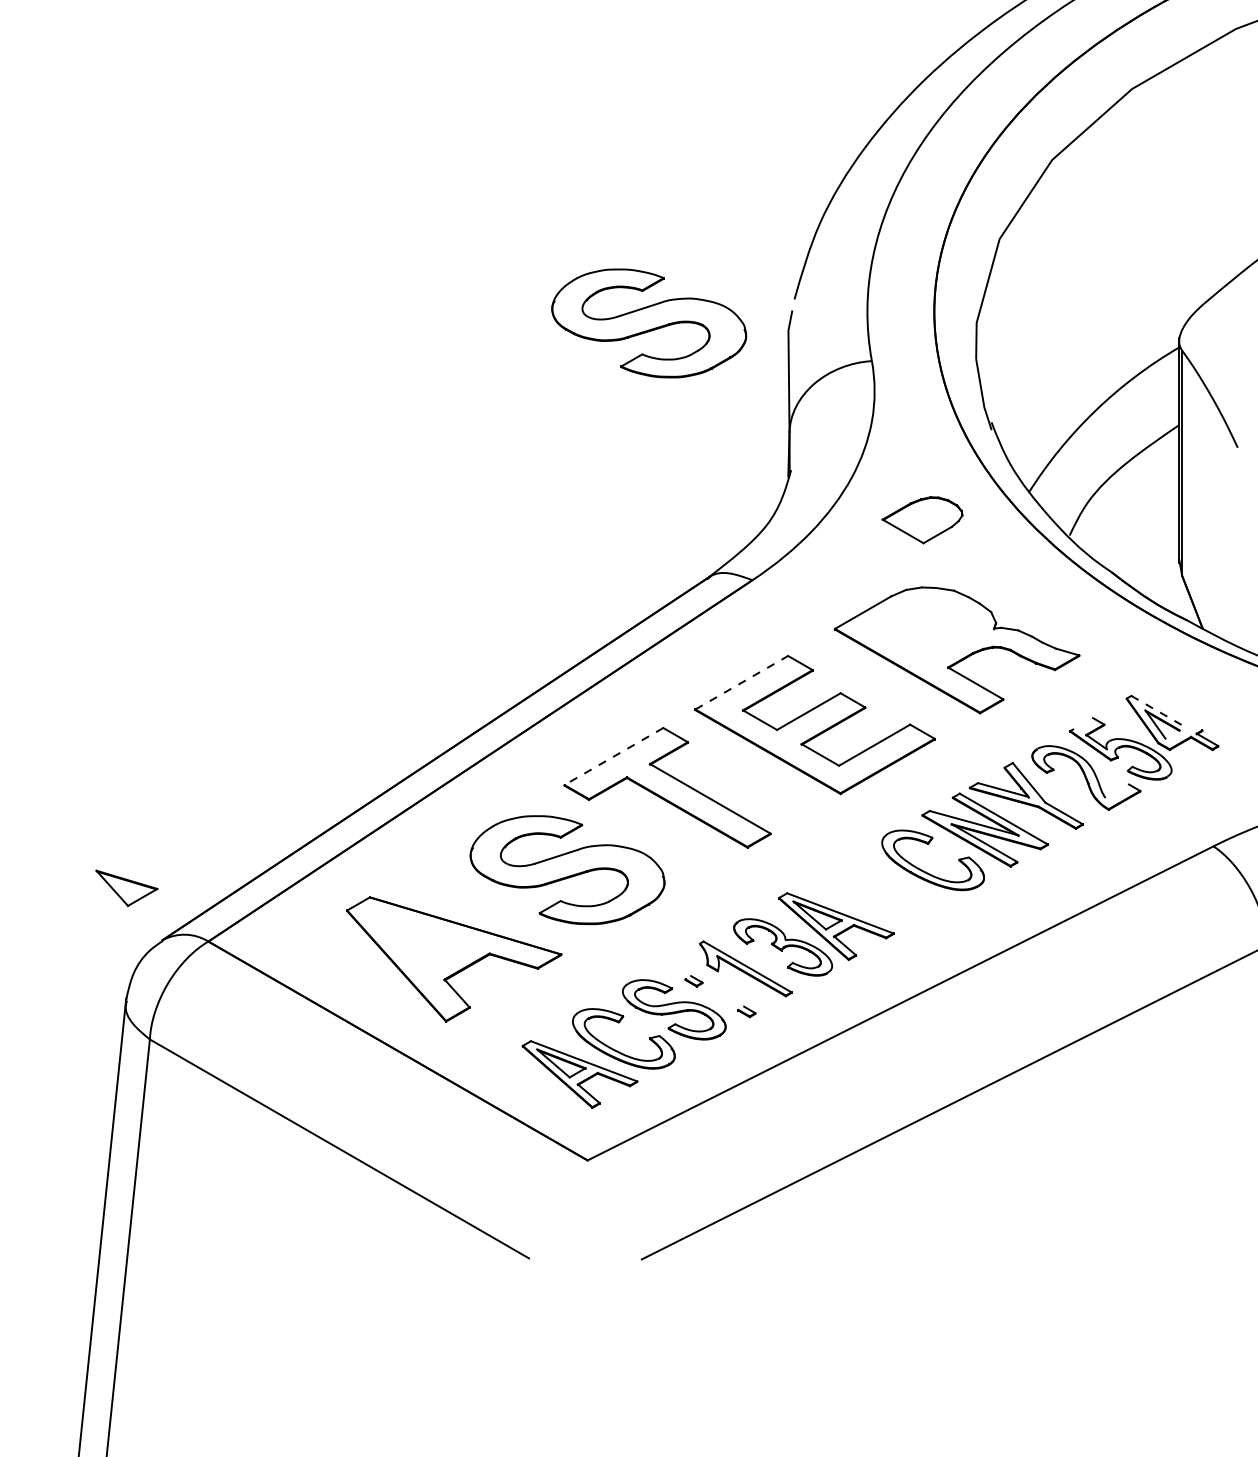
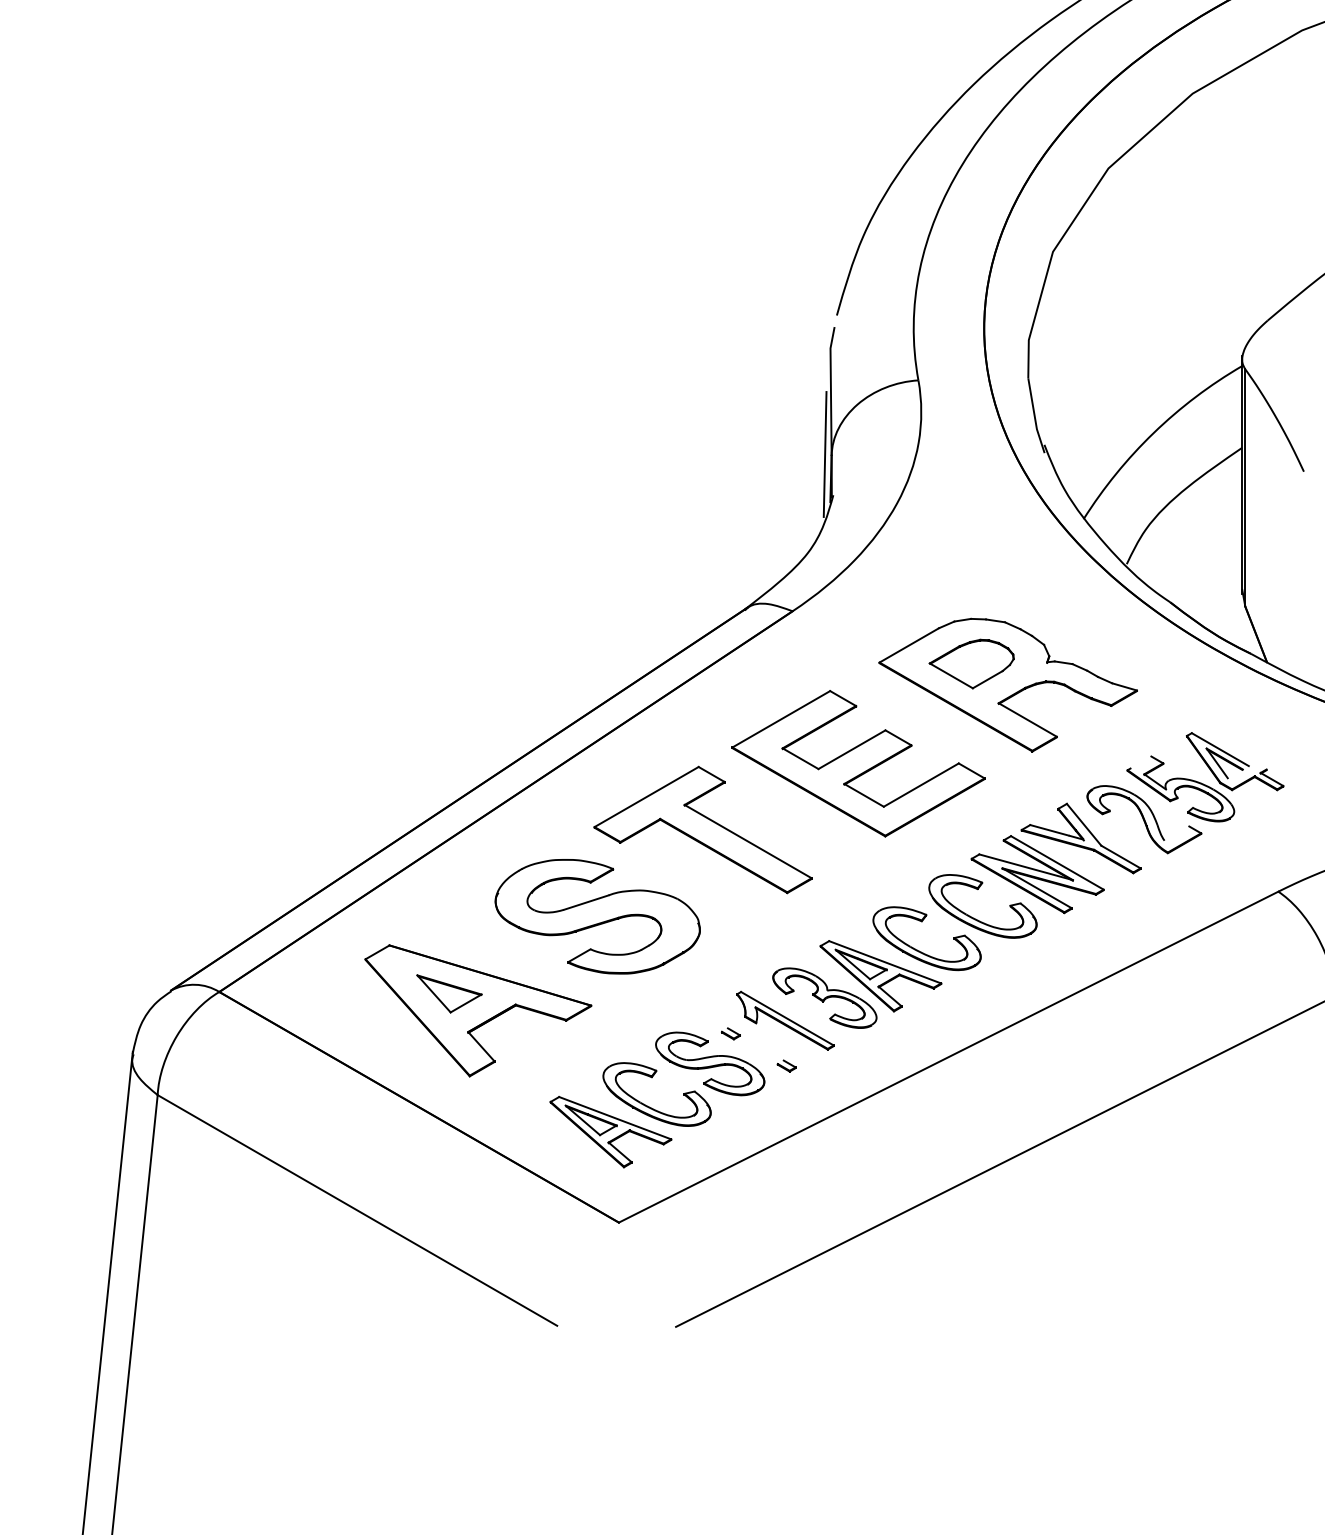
part: (648, 323) -> (683, 340), removed
line: (782, 431) -> (824, 454), added
part: (922, 519) -> (971, 663), moved
line: (741, 682) -> (781, 719), dashed -> solid
line: (1158, 711) -> (1220, 749), dashed -> solid
line: (613, 756) -> (646, 797), dashed -> solid
part: (126, 887) -> (449, 993), moved
part: (872, 902) -> (919, 950), added

